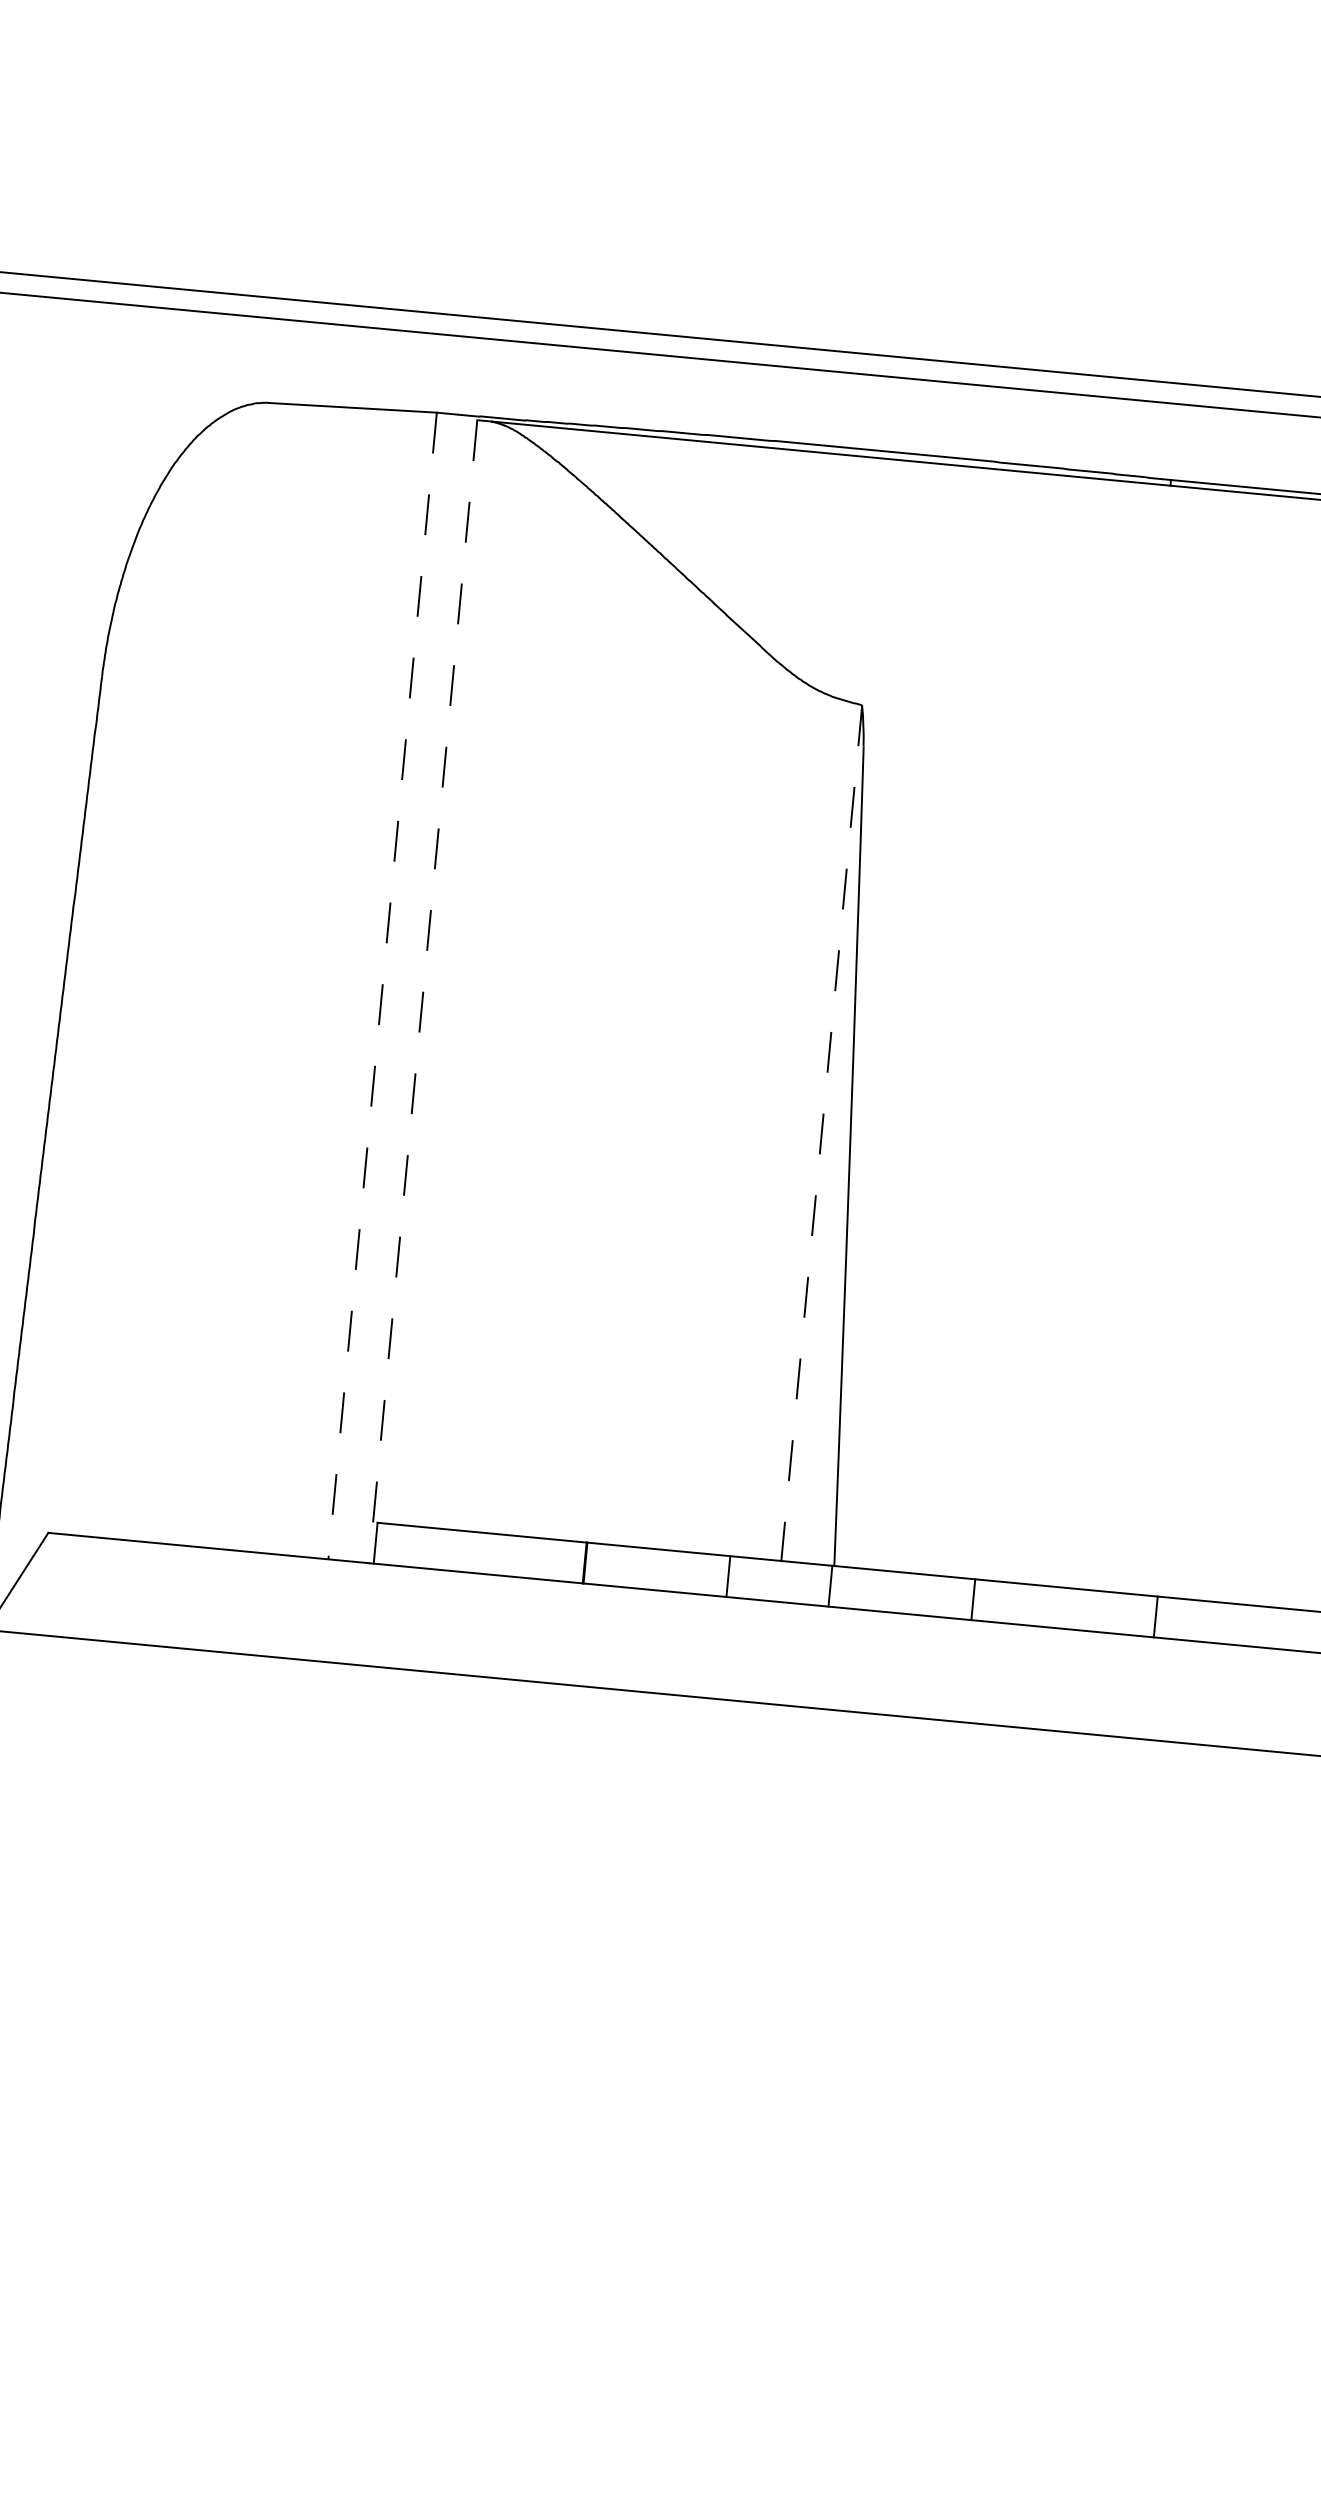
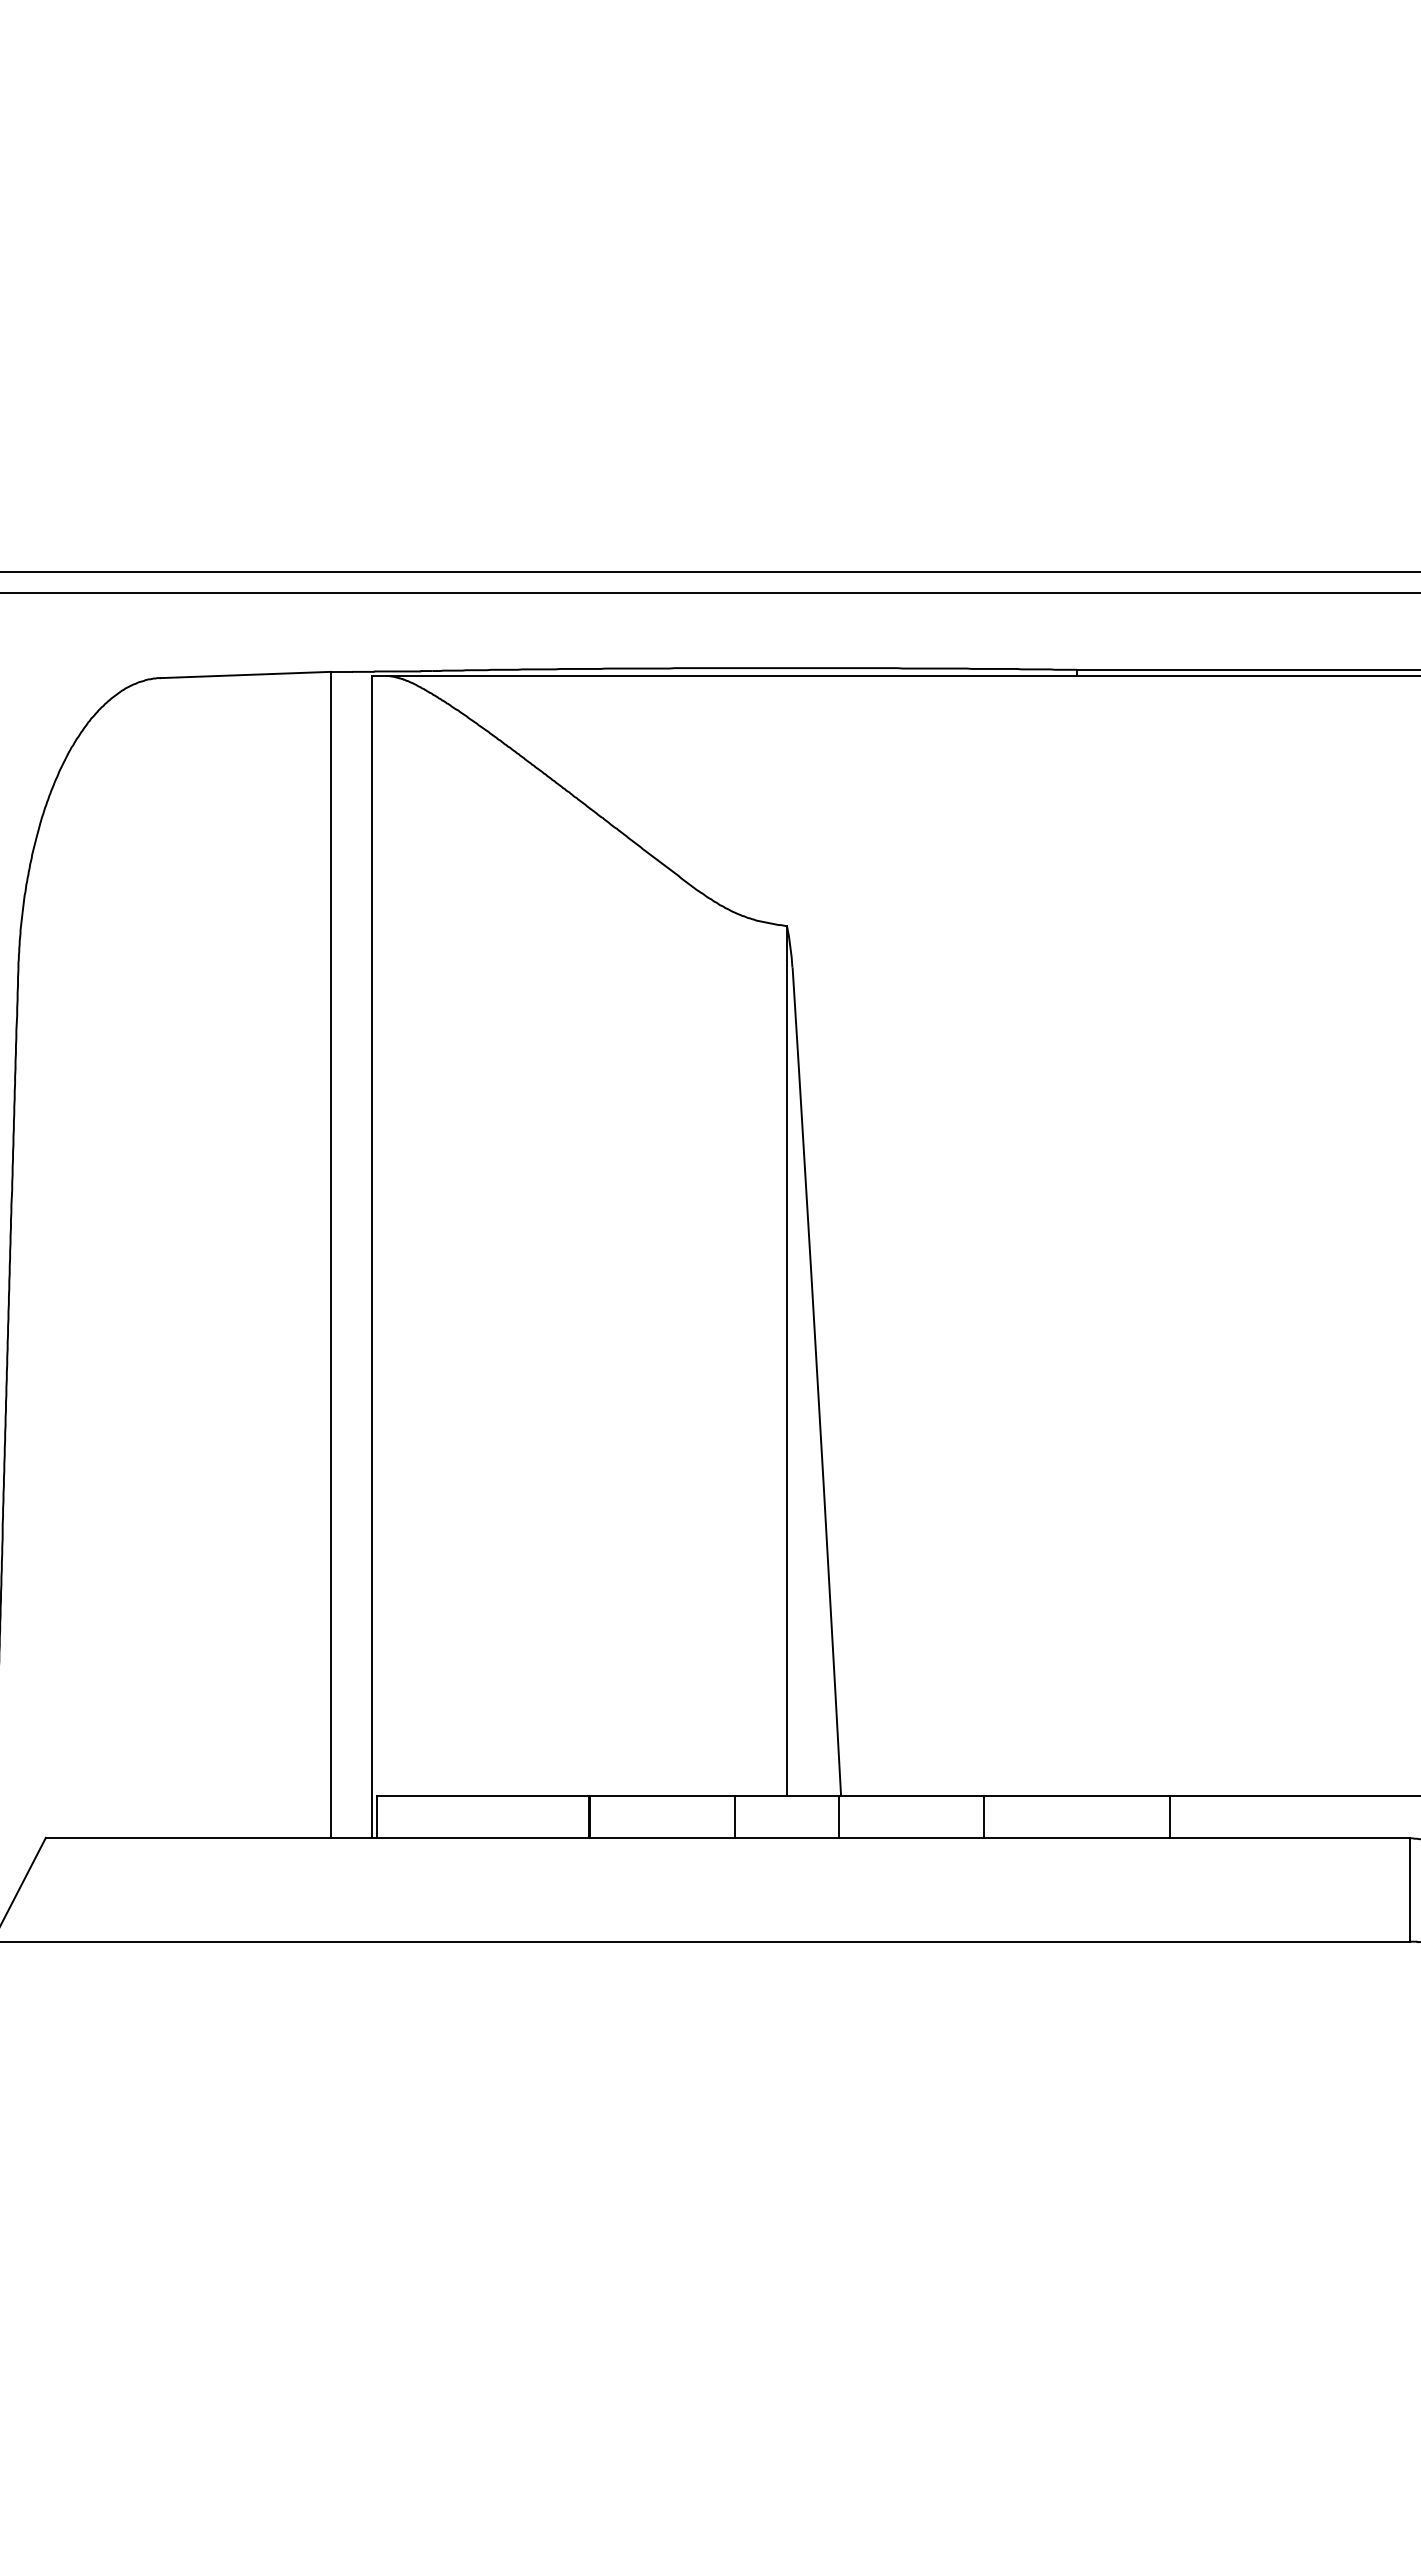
line: (382, 986) -> (330, 1255), dashed -> solid
line: (423, 992) -> (372, 1257), dashed -> solid
line: (822, 1133) -> (787, 1361), dashed -> solid

